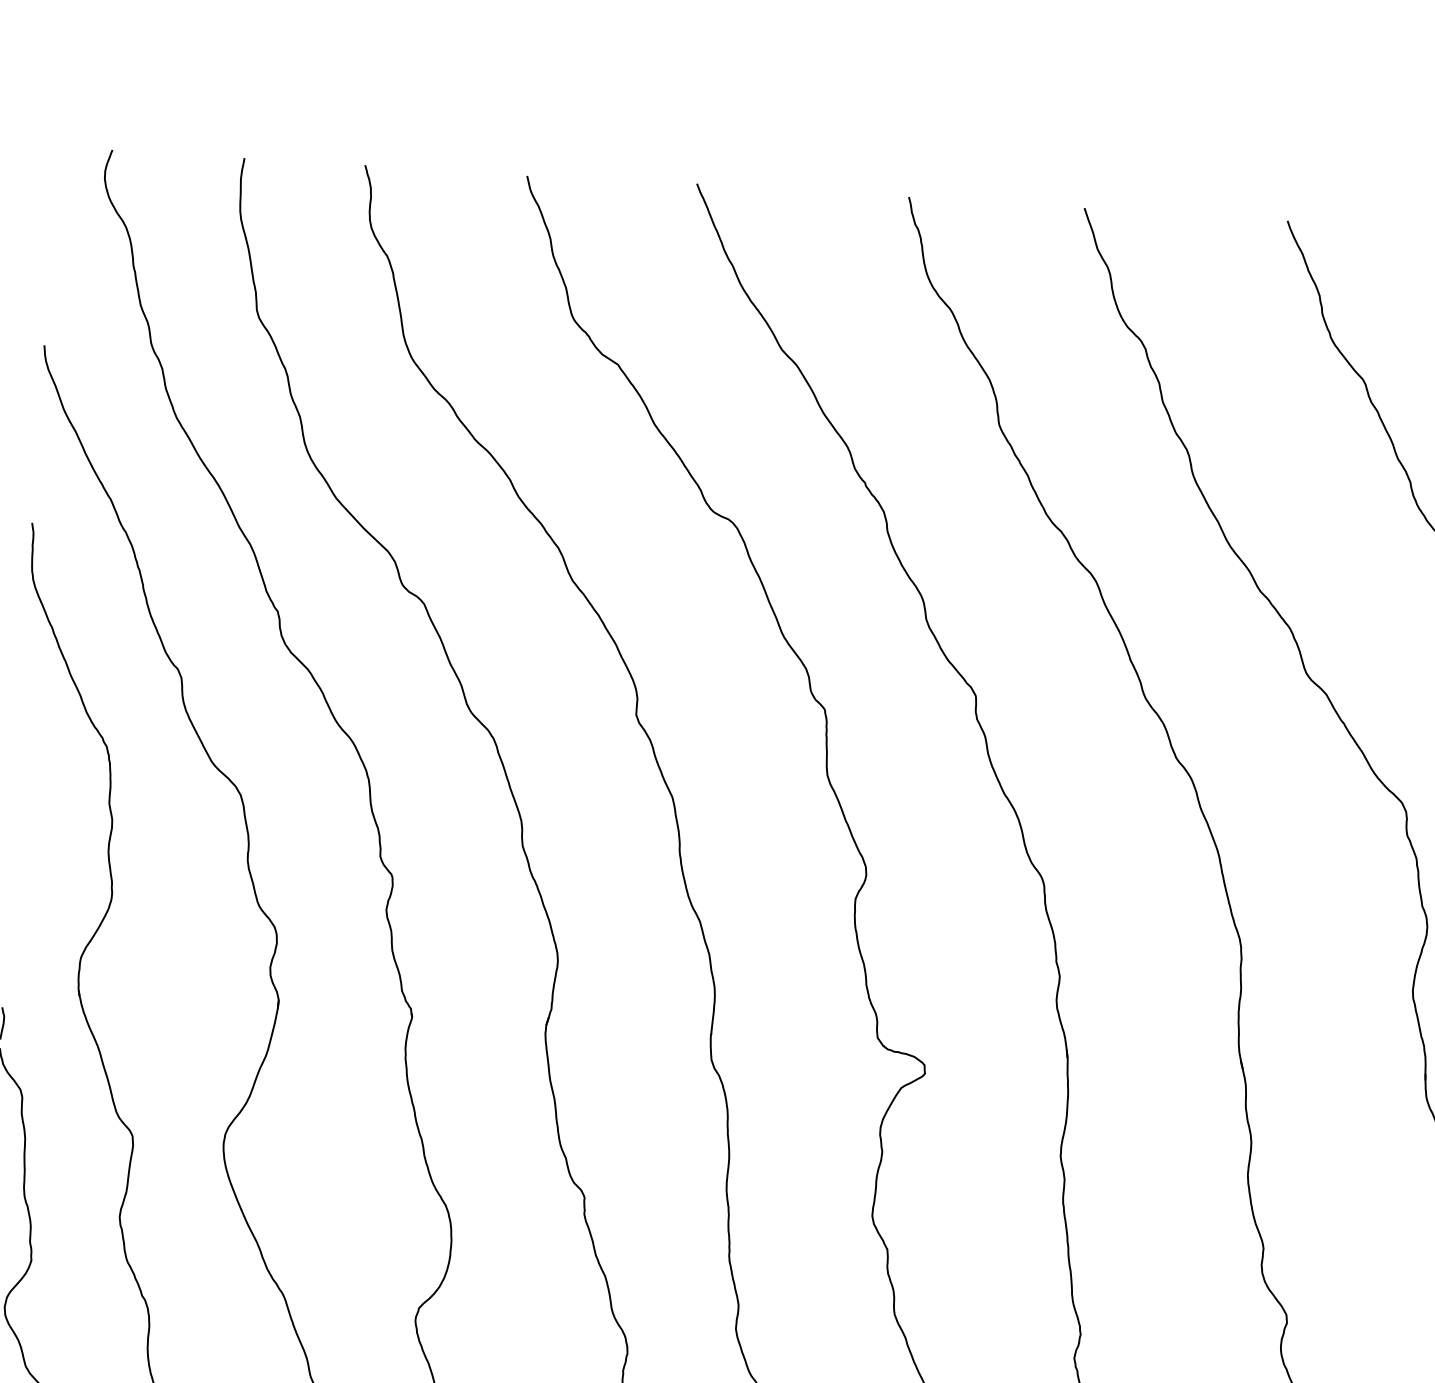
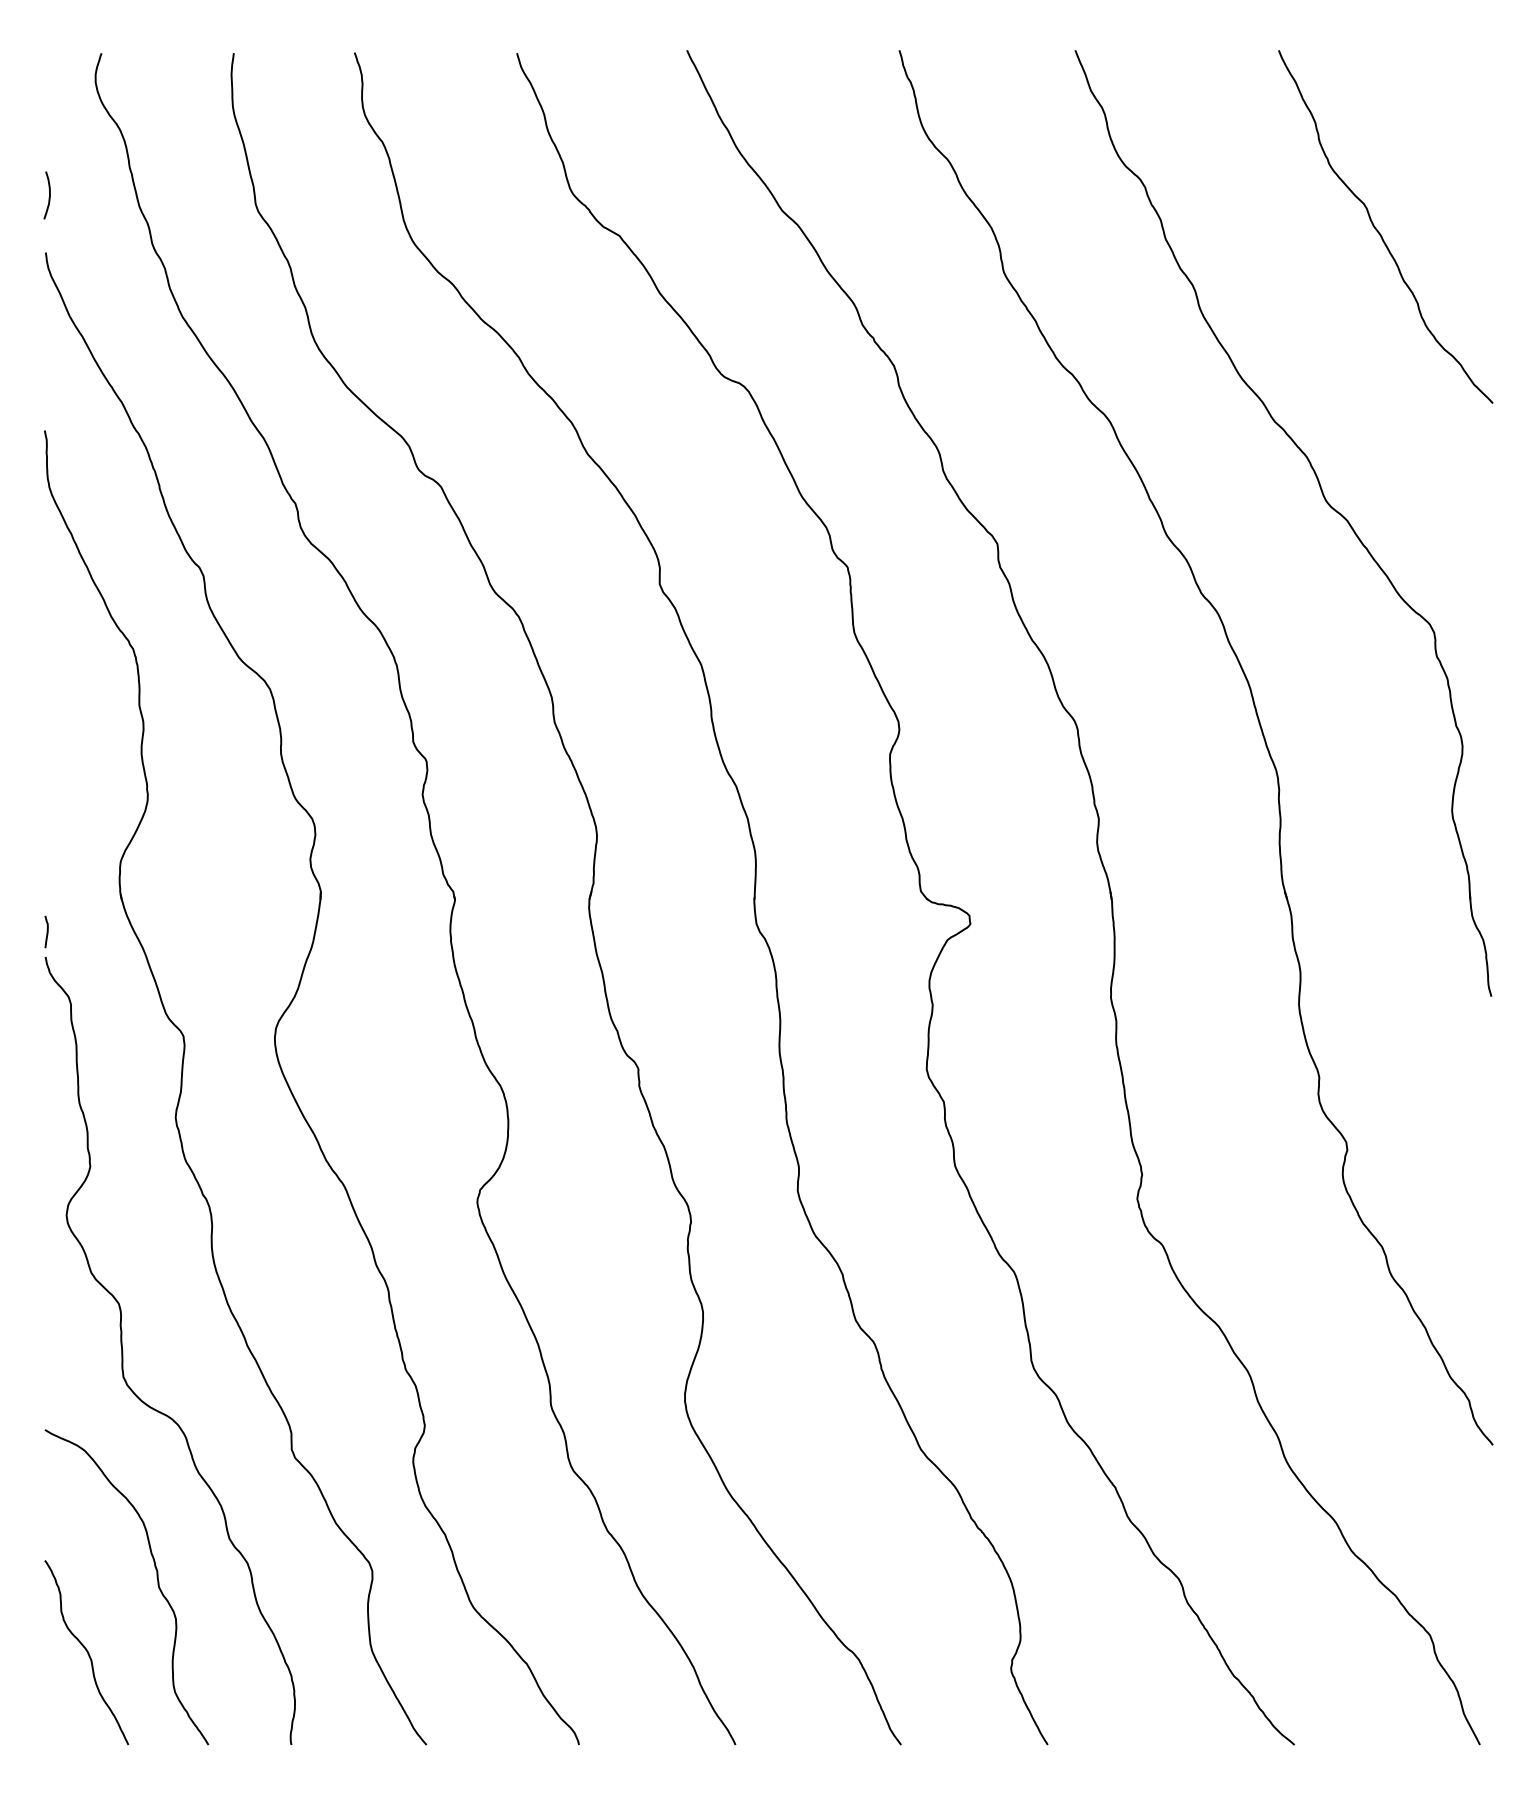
curve: (50, 290) -> (48, 197), added

